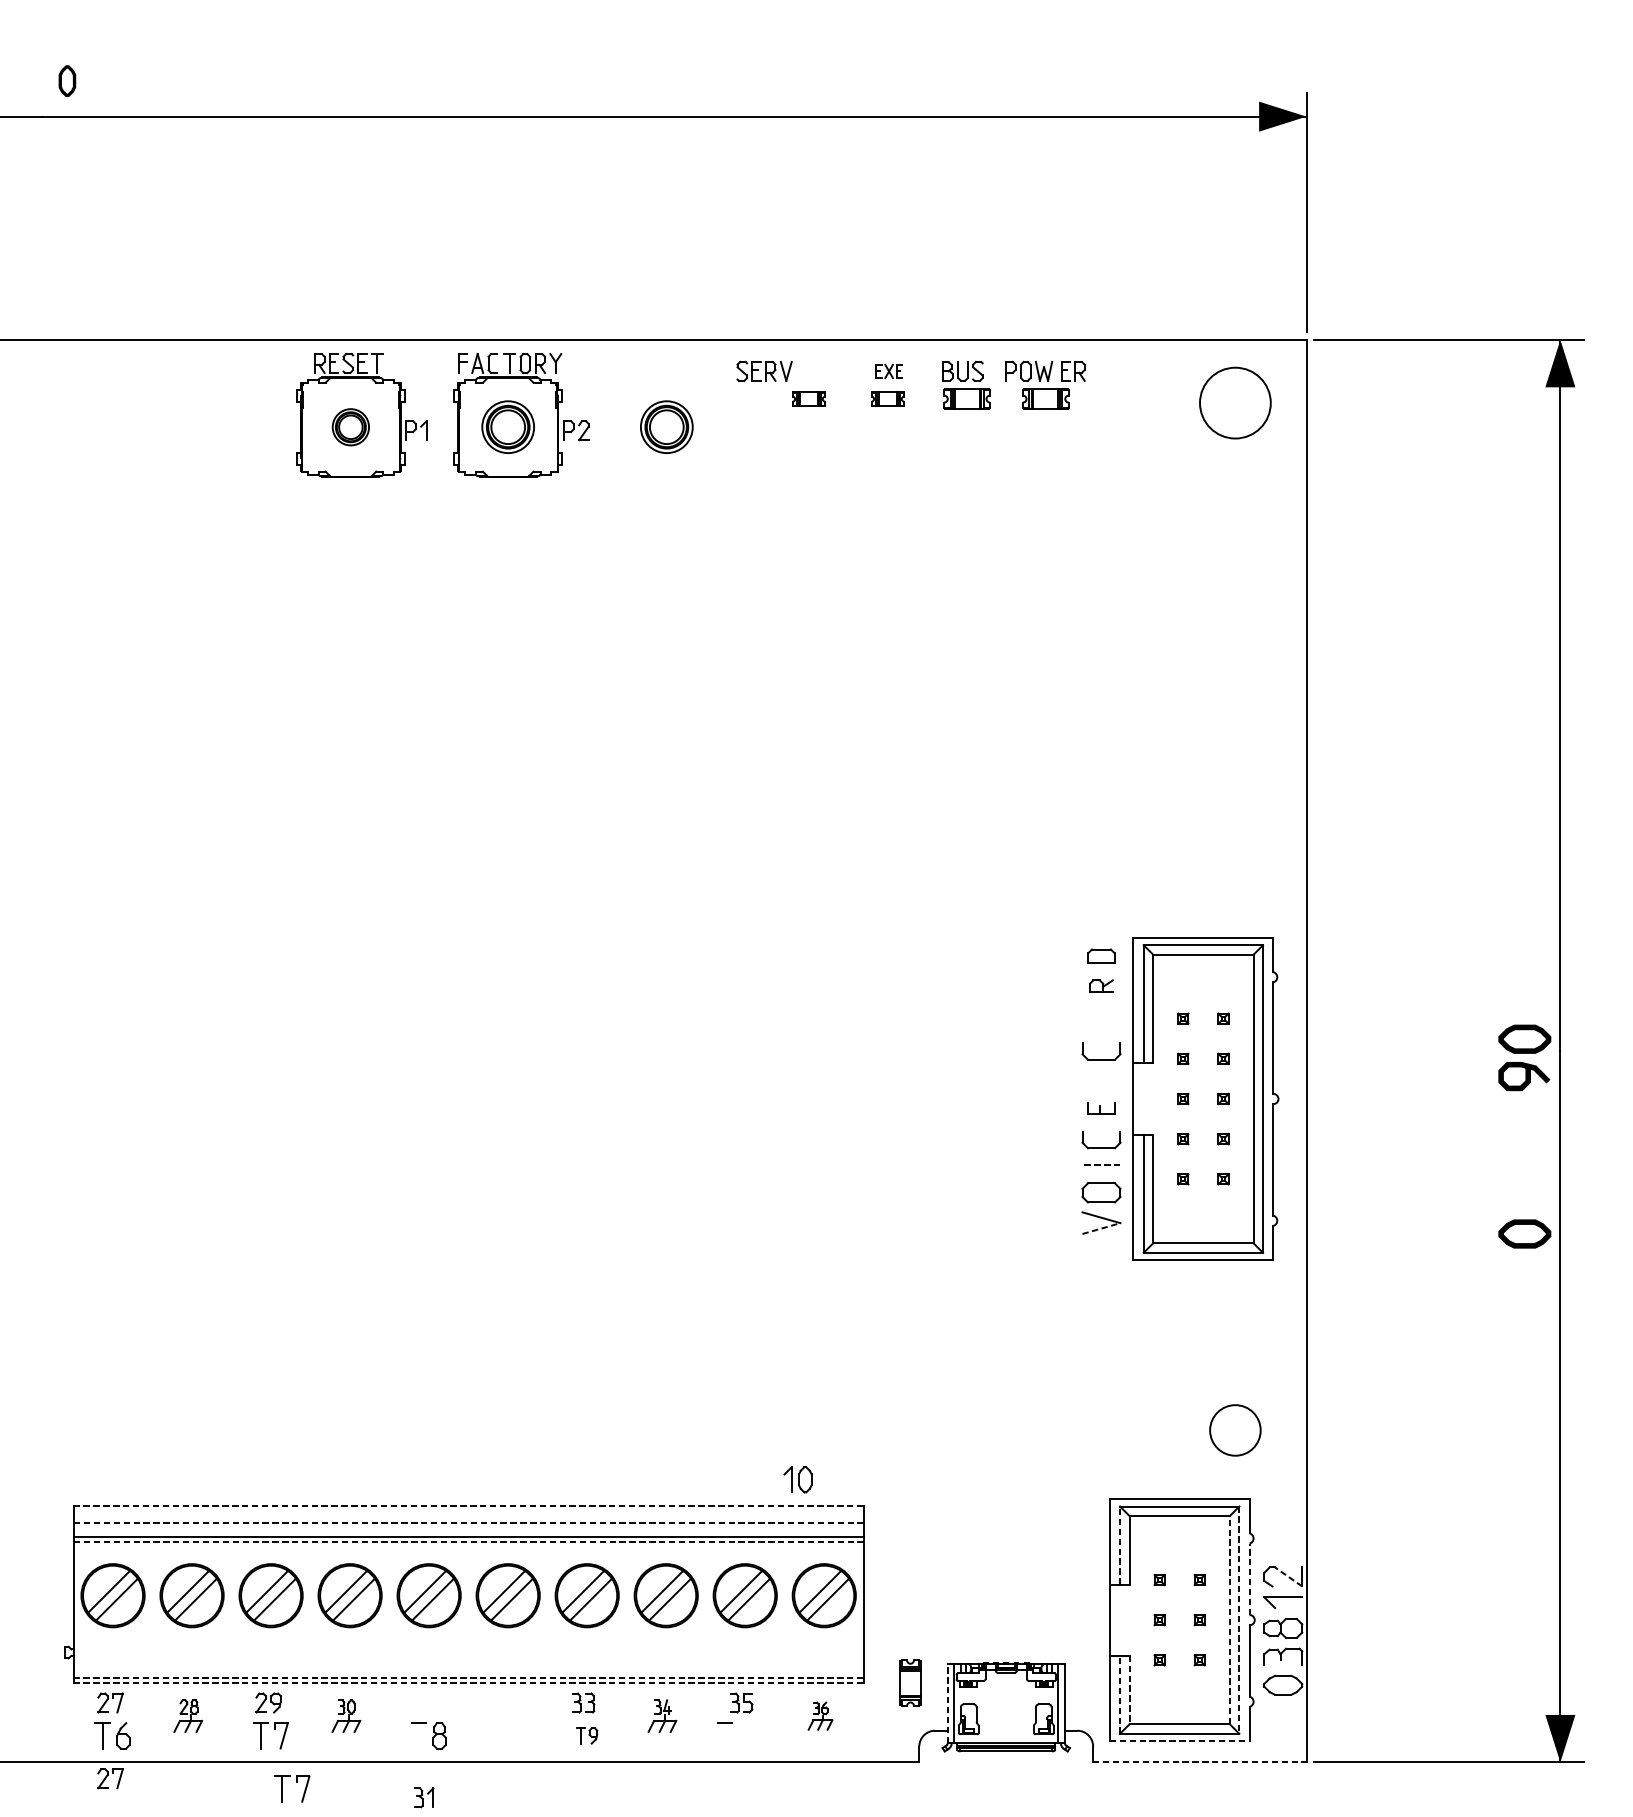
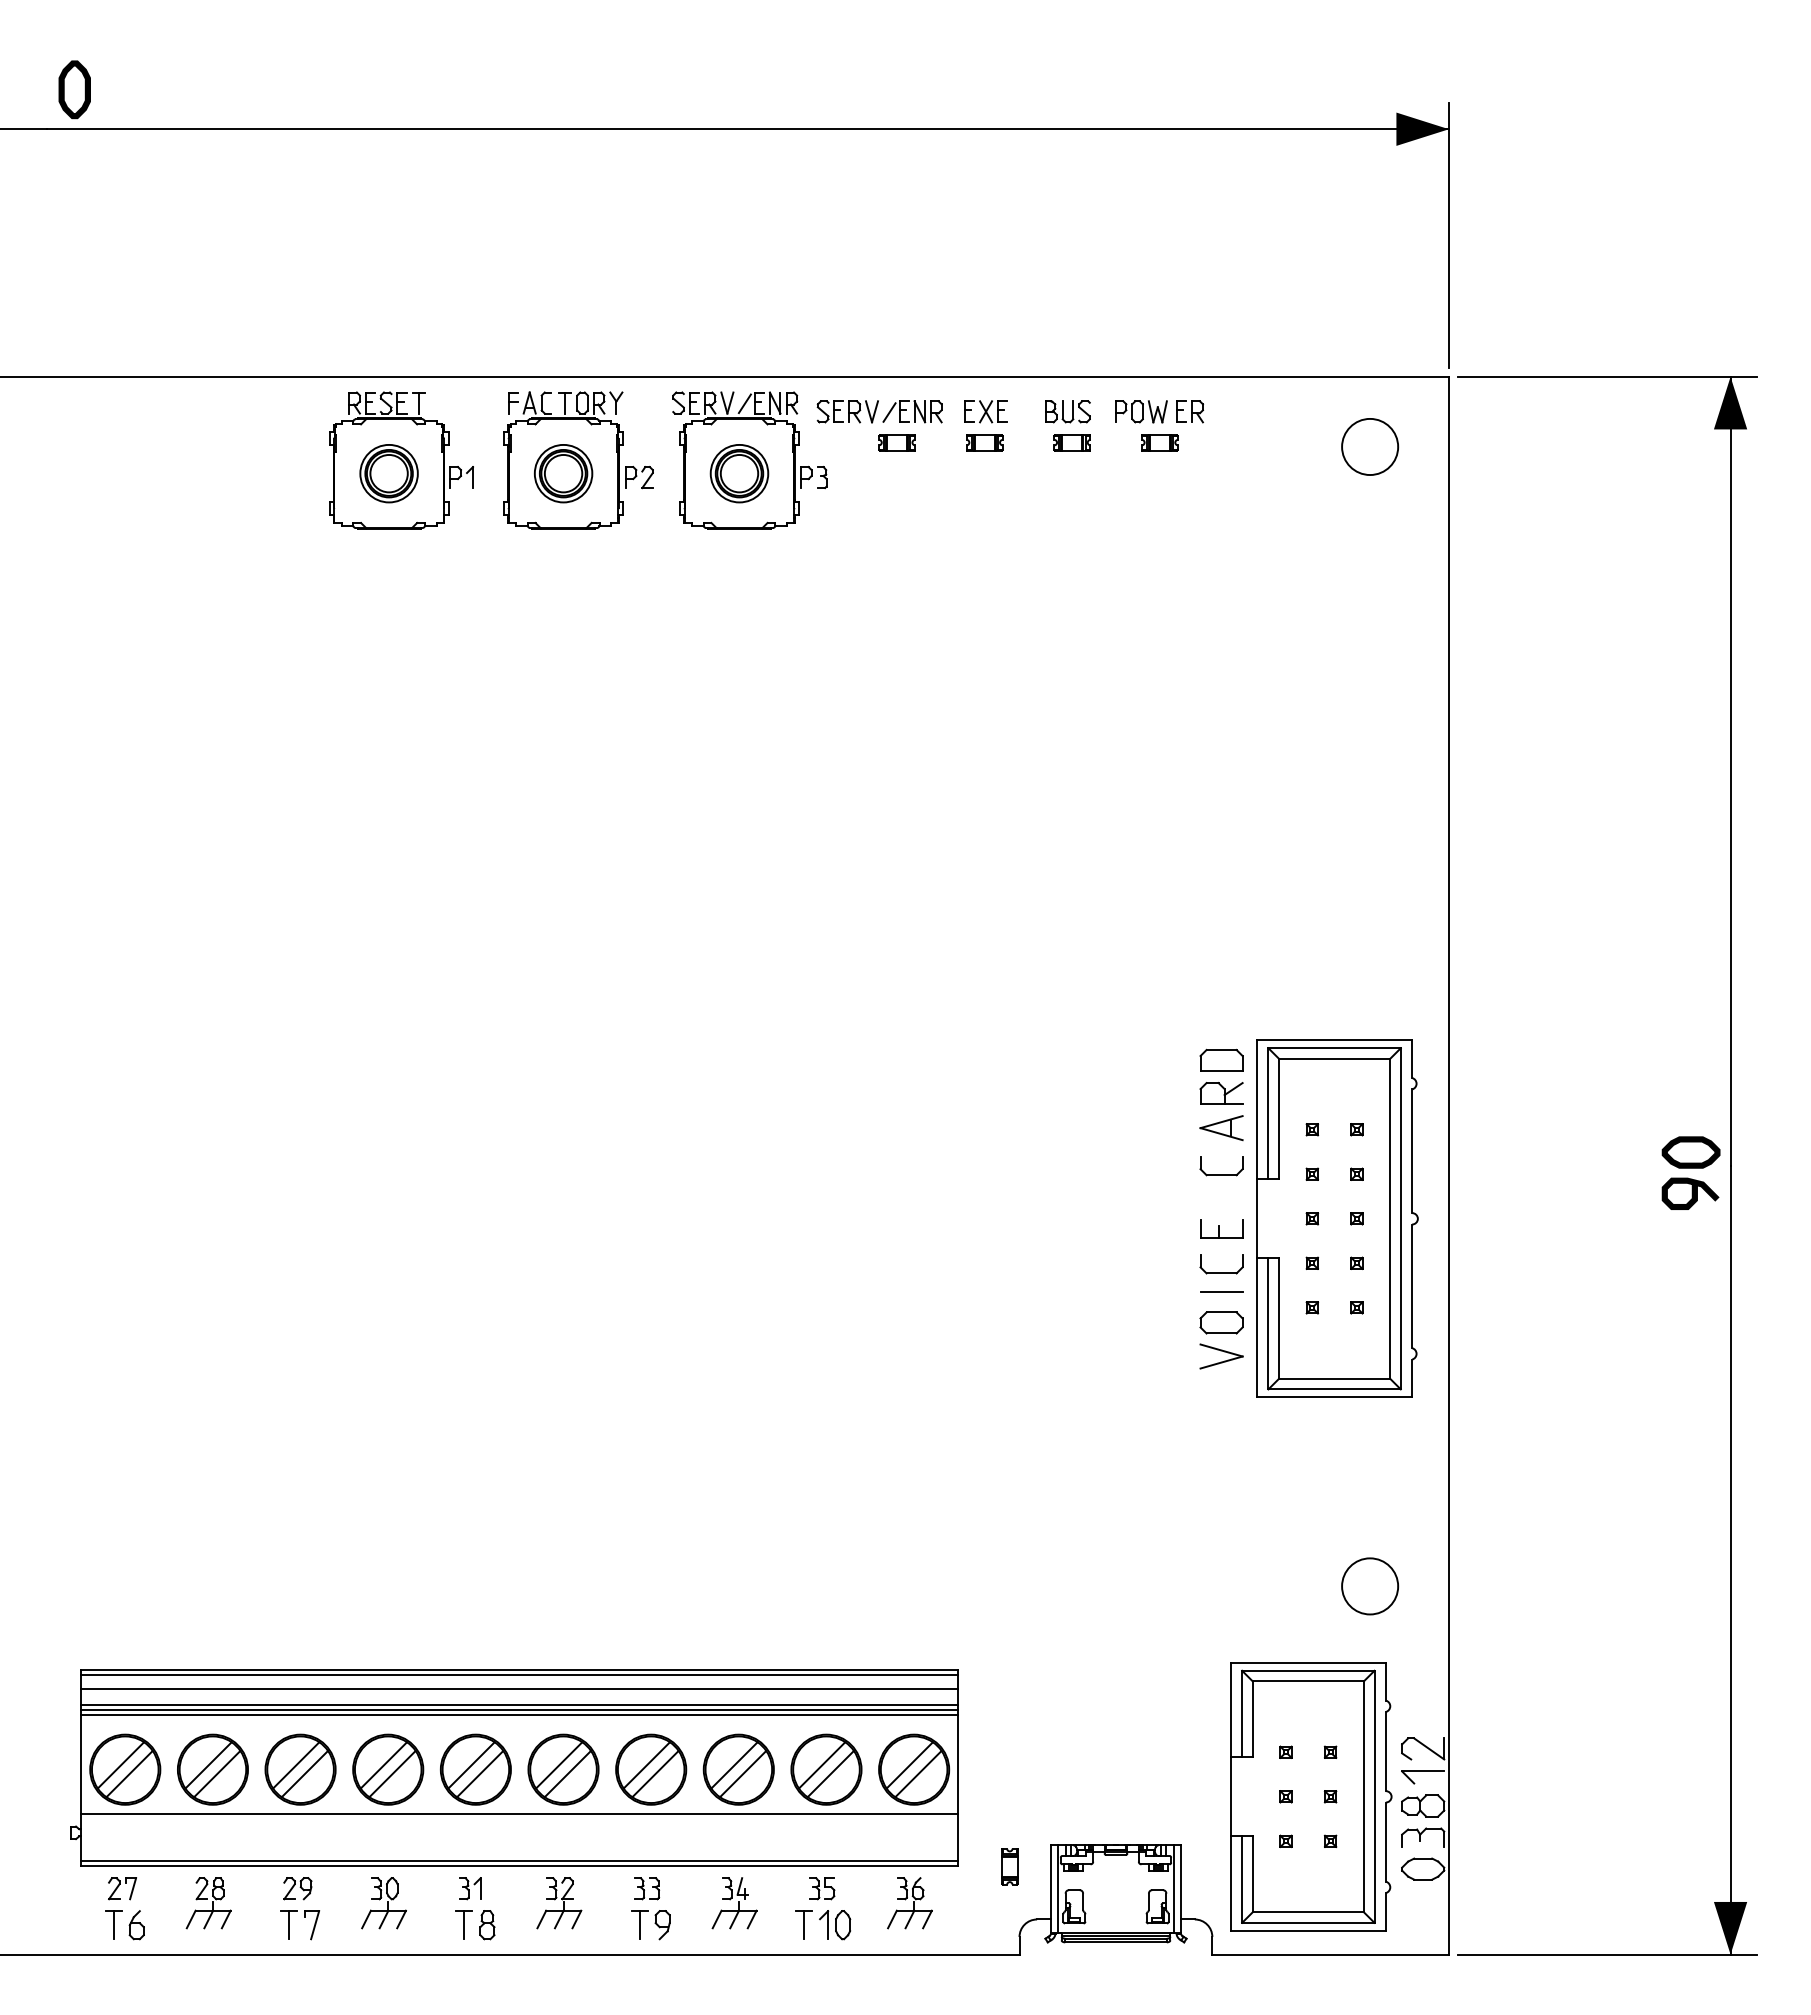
part: (67, 80) -> (74, 89), size x1.67
part: (822, 371) -> (912, 411), added
part: (888, 371) -> (985, 411), size x1.43
part: (966, 399) -> (1071, 442), size x0.71
part: (1045, 399) -> (1159, 442), size x0.71
circle: (1235, 402) -> (1370, 446), size x0.71
part: (675, 415) -> (749, 460), added
part: (350, 427) -> (388, 473), size x1.43
part: (1101, 955) -> (1221, 1059), size x1.43
part: (1101, 986) -> (1221, 1093), size x1.67
part: (1101, 1016) -> (1221, 1127), added
part: (1101, 1107) -> (1221, 1228), size x1.43
line: (1101, 1165) -> (1221, 1292), dashed -> solid
line: (1101, 1228) -> (1221, 1362), dashed -> solid
part: (1524, 1233) -> (1690, 1368), removed
part: (798, 1480) -> (835, 1925), moved
line: (469, 1505) -> (520, 1669), dashed -> solid
line: (468, 1509) -> (519, 1674), added
line: (468, 1522) -> (519, 1688), dashed -> solid
line: (468, 1541) -> (519, 1709), dashed -> solid
line: (468, 1545) -> (519, 1714), added
line: (1120, 1545) -> (1242, 1713), dashed -> solid
line: (1288, 1576) -> (1428, 1748), dashed -> solid
line: (1249, 1579) -> (1385, 1751), dashed -> solid
line: (1229, 1619) -> (1363, 1796), dashed -> solid
line: (1239, 1620) -> (1374, 1797), dashed -> solid
line: (468, 1635) -> (519, 1813), added
line: (469, 1677) -> (520, 1860), dashed -> solid
line: (469, 1682) -> (520, 1866), dashed -> solid
part: (910, 1682) -> (1009, 1866), size x0.71
line: (1129, 1690) -> (1252, 1874), dashed -> solid
line: (1120, 1694) -> (1242, 1879), dashed -> solid
line: (948, 1703) -> (1051, 1889), dashed -> solid
part: (188, 1716) -> (208, 1903), size x1.43
part: (345, 1716) -> (383, 1903), size x1.43
part: (504, 1716) -> (559, 1903), added
part: (662, 1716) -> (734, 1903), size x1.43
part: (820, 1716) -> (909, 1903), size x1.67
line: (418, 1736) -> (464, 1925), added
part: (586, 1736) -> (650, 1925), size x1.67
line: (725, 1736) -> (804, 1925), added
line: (1179, 1740) -> (1308, 1930), dashed -> solid
line: (1200, 1762) -> (1331, 1954), dashed -> solid
part: (110, 1778) -> (122, 1972), removed
part: (296, 1782) -> (328, 1976), removed
part: (424, 1797) -> (470, 1888), moved

